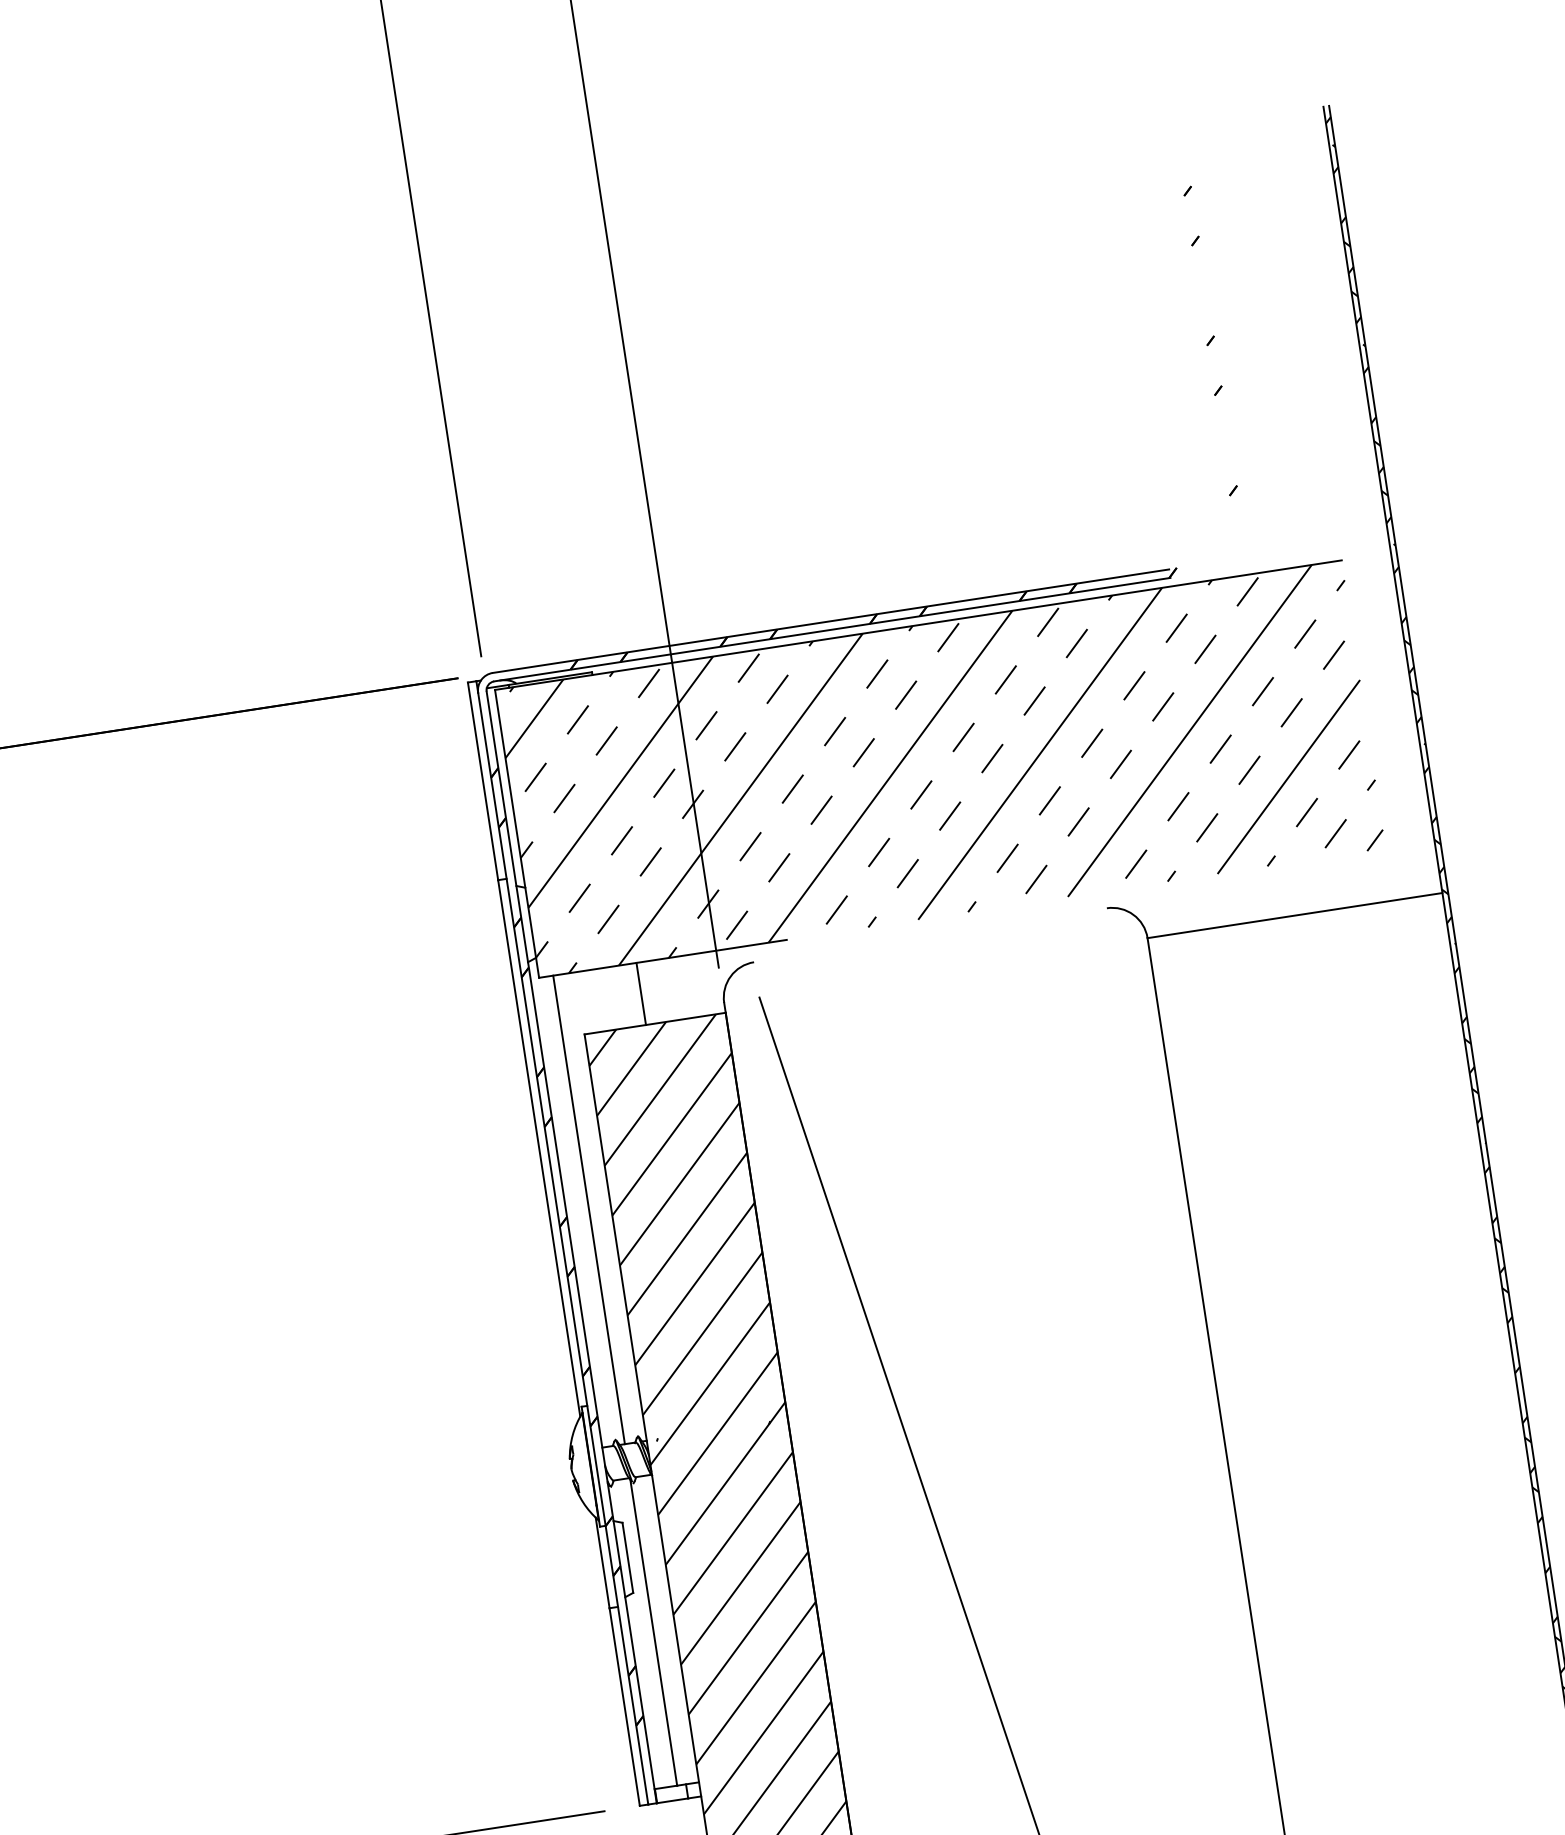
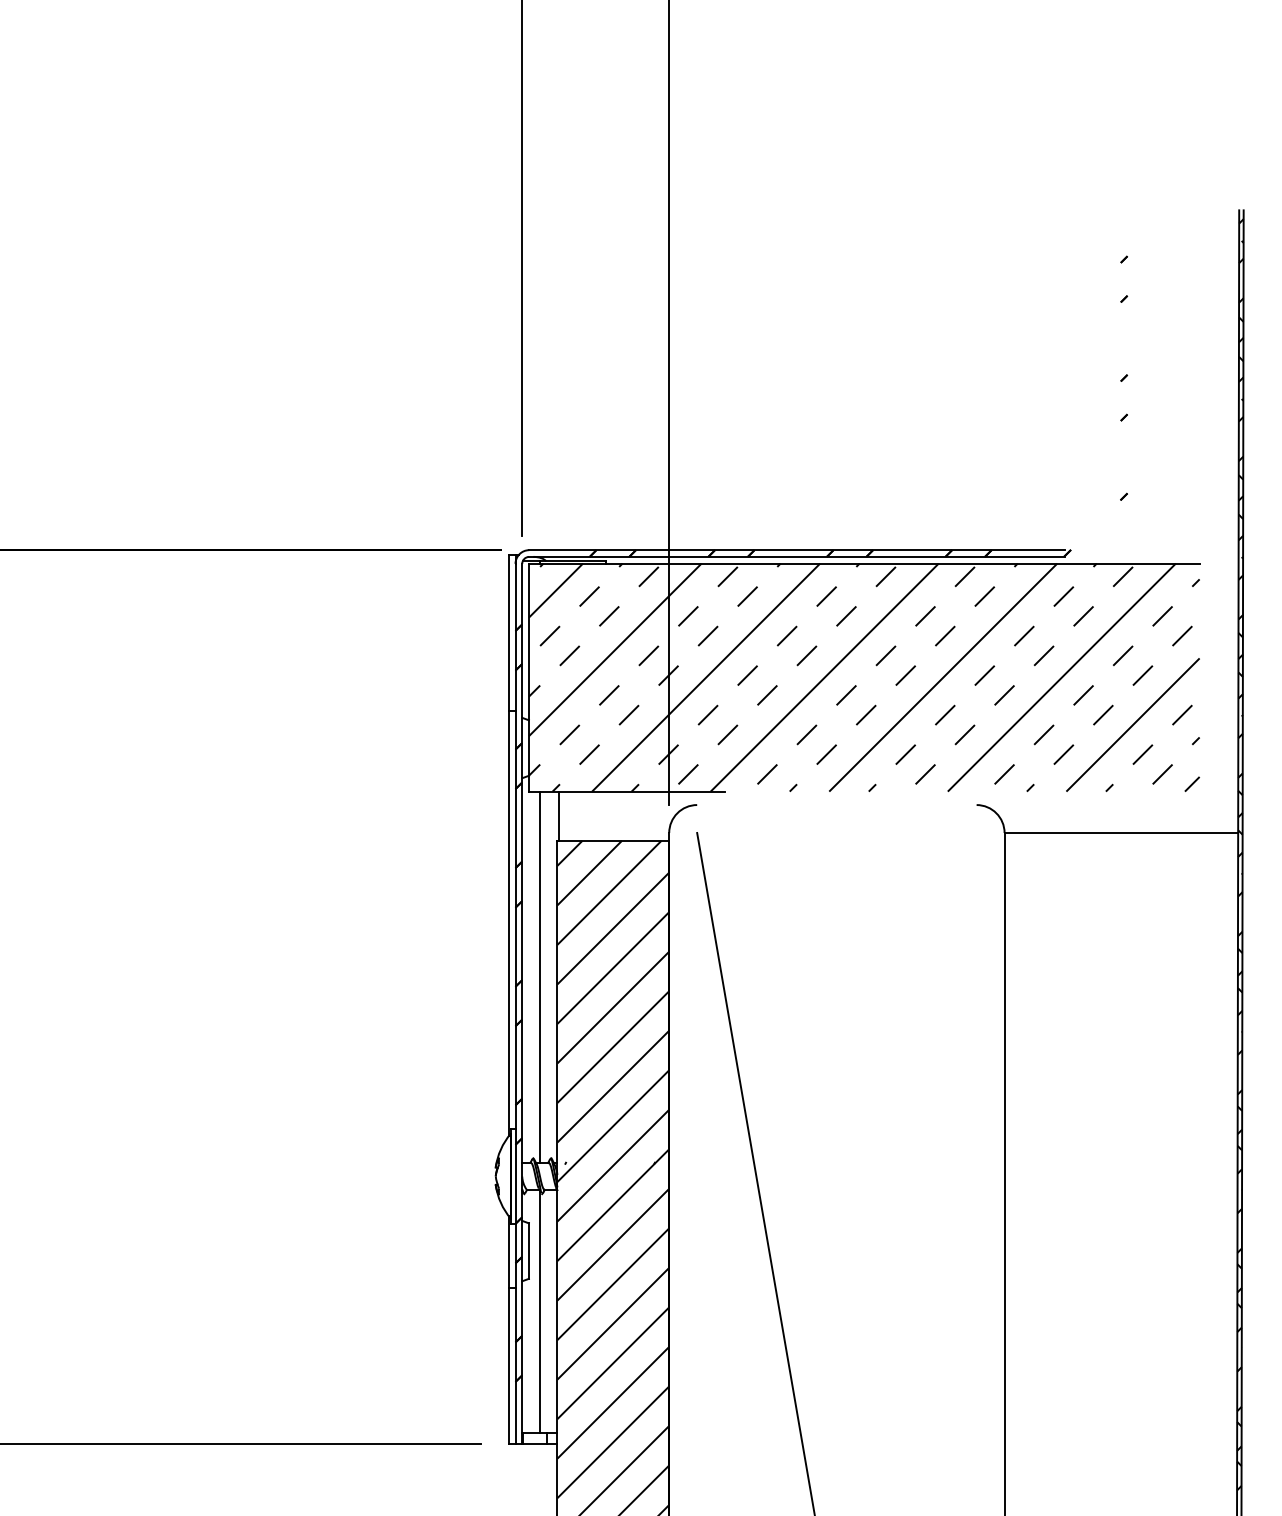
line: (641, 992) -> (559, 815), moved

